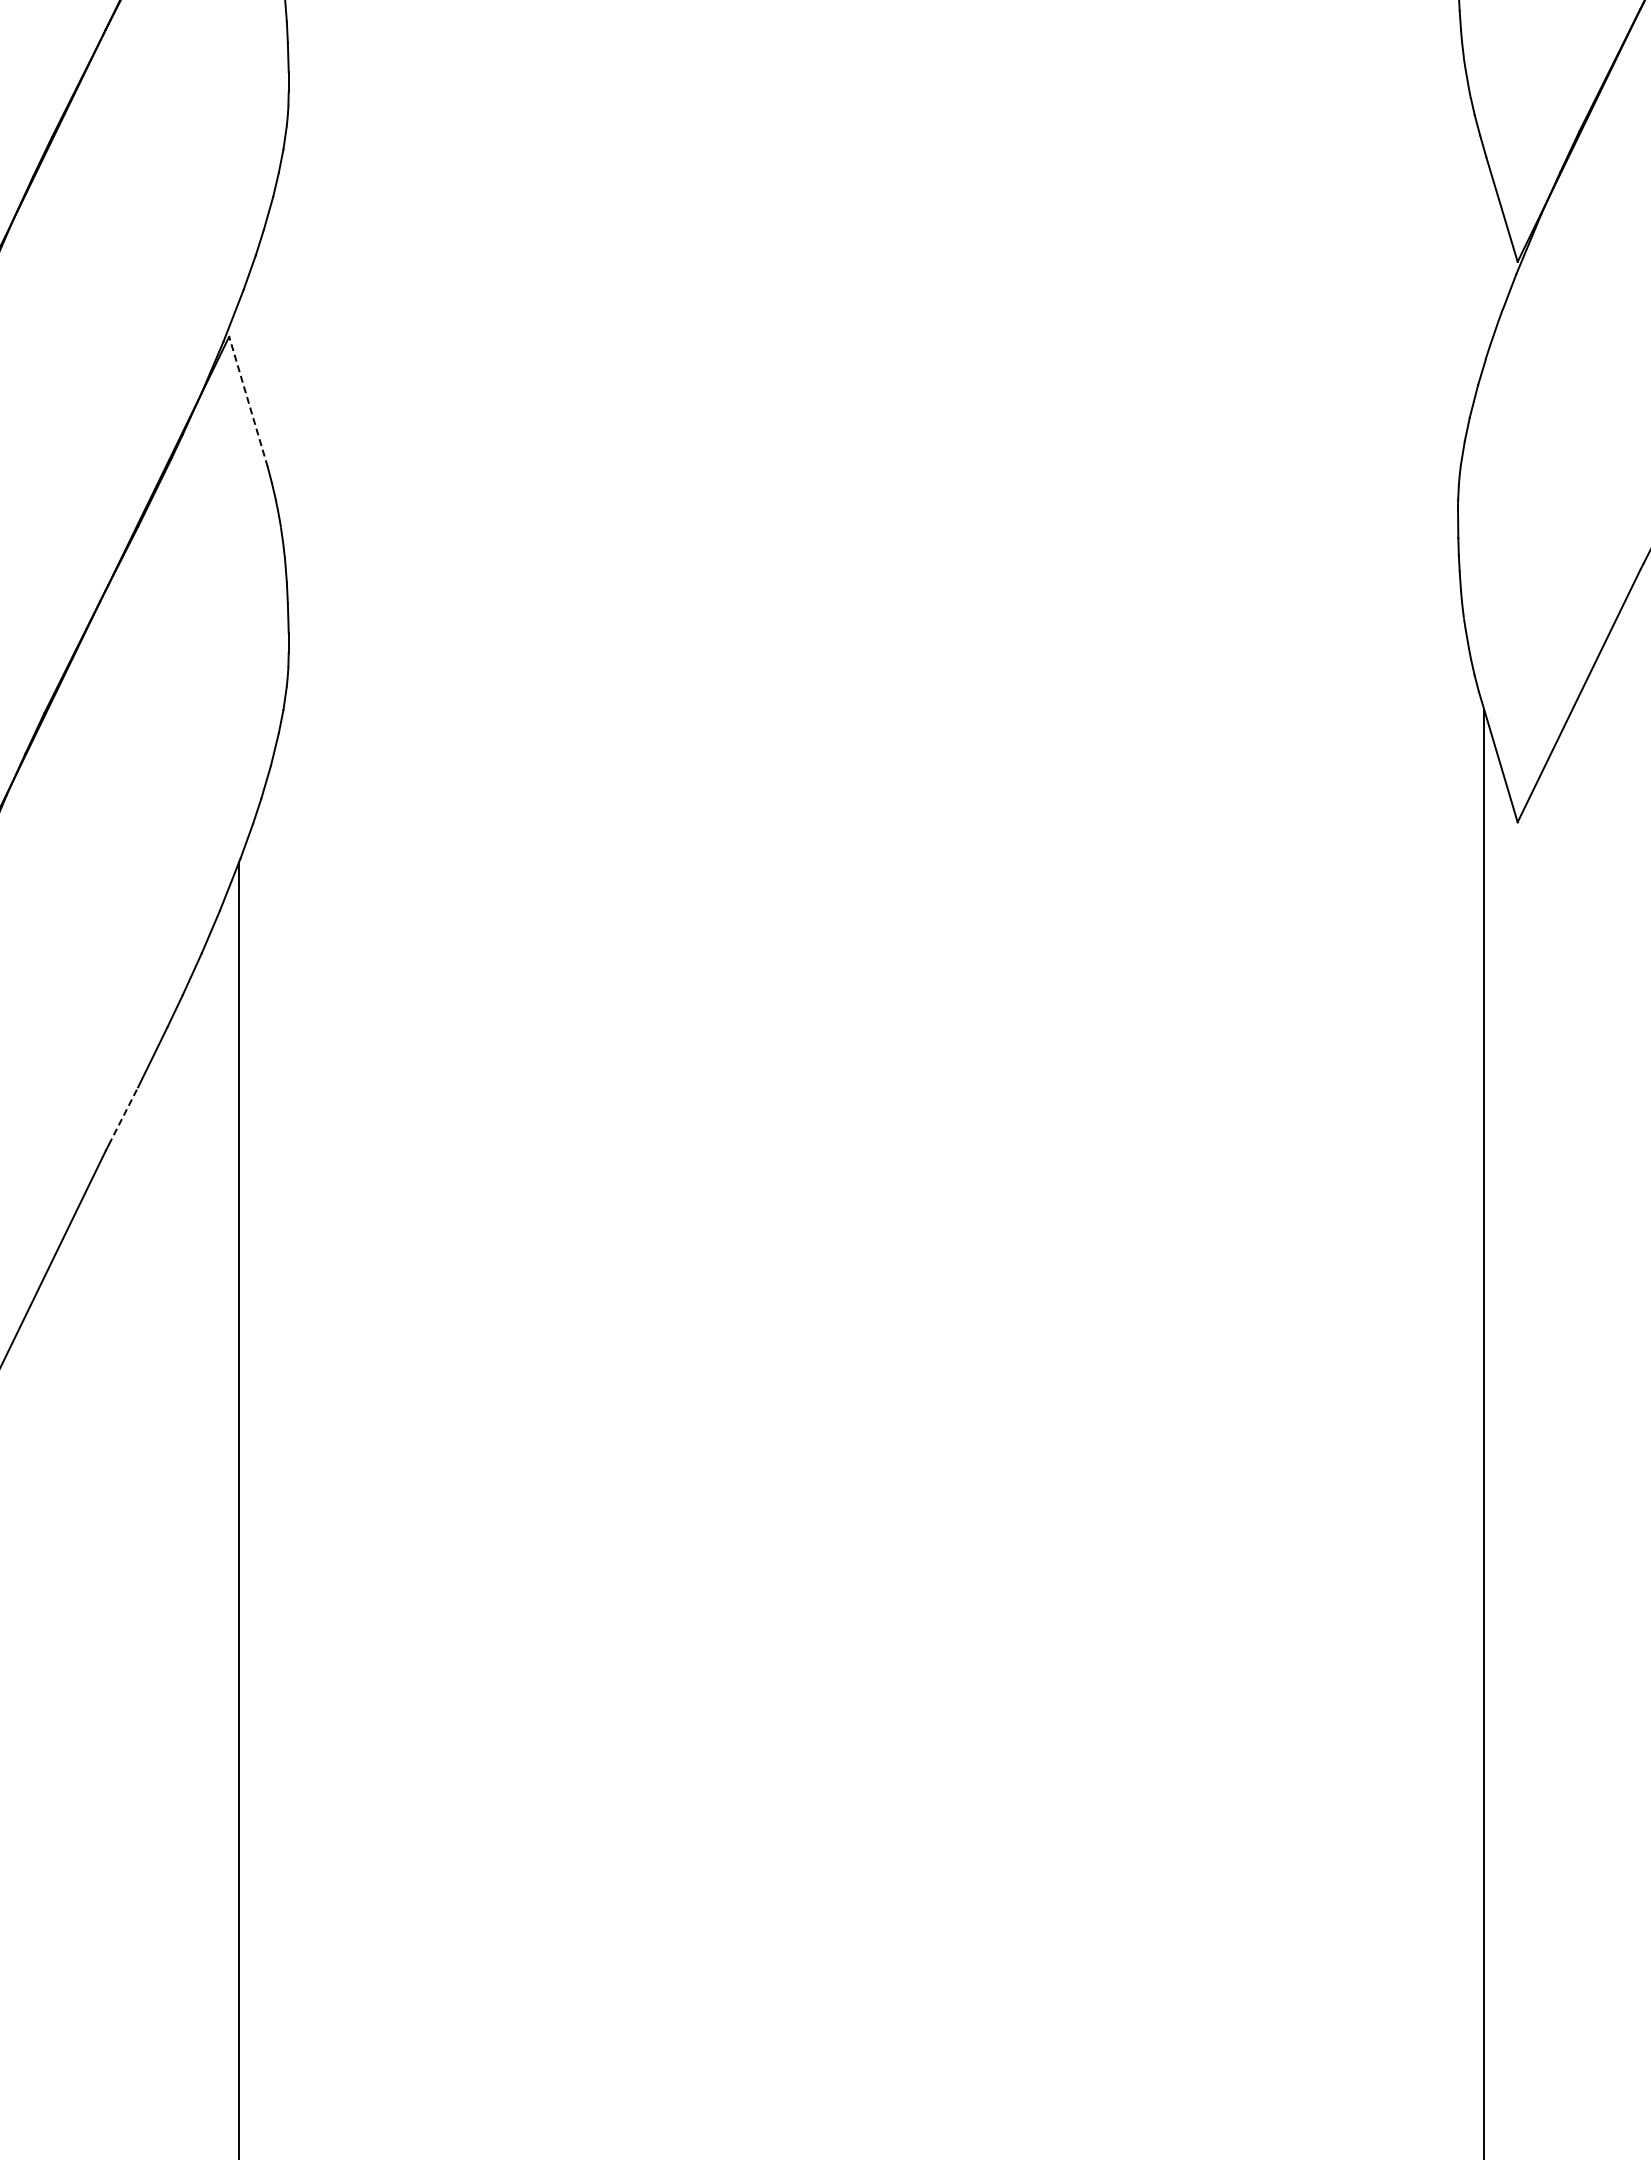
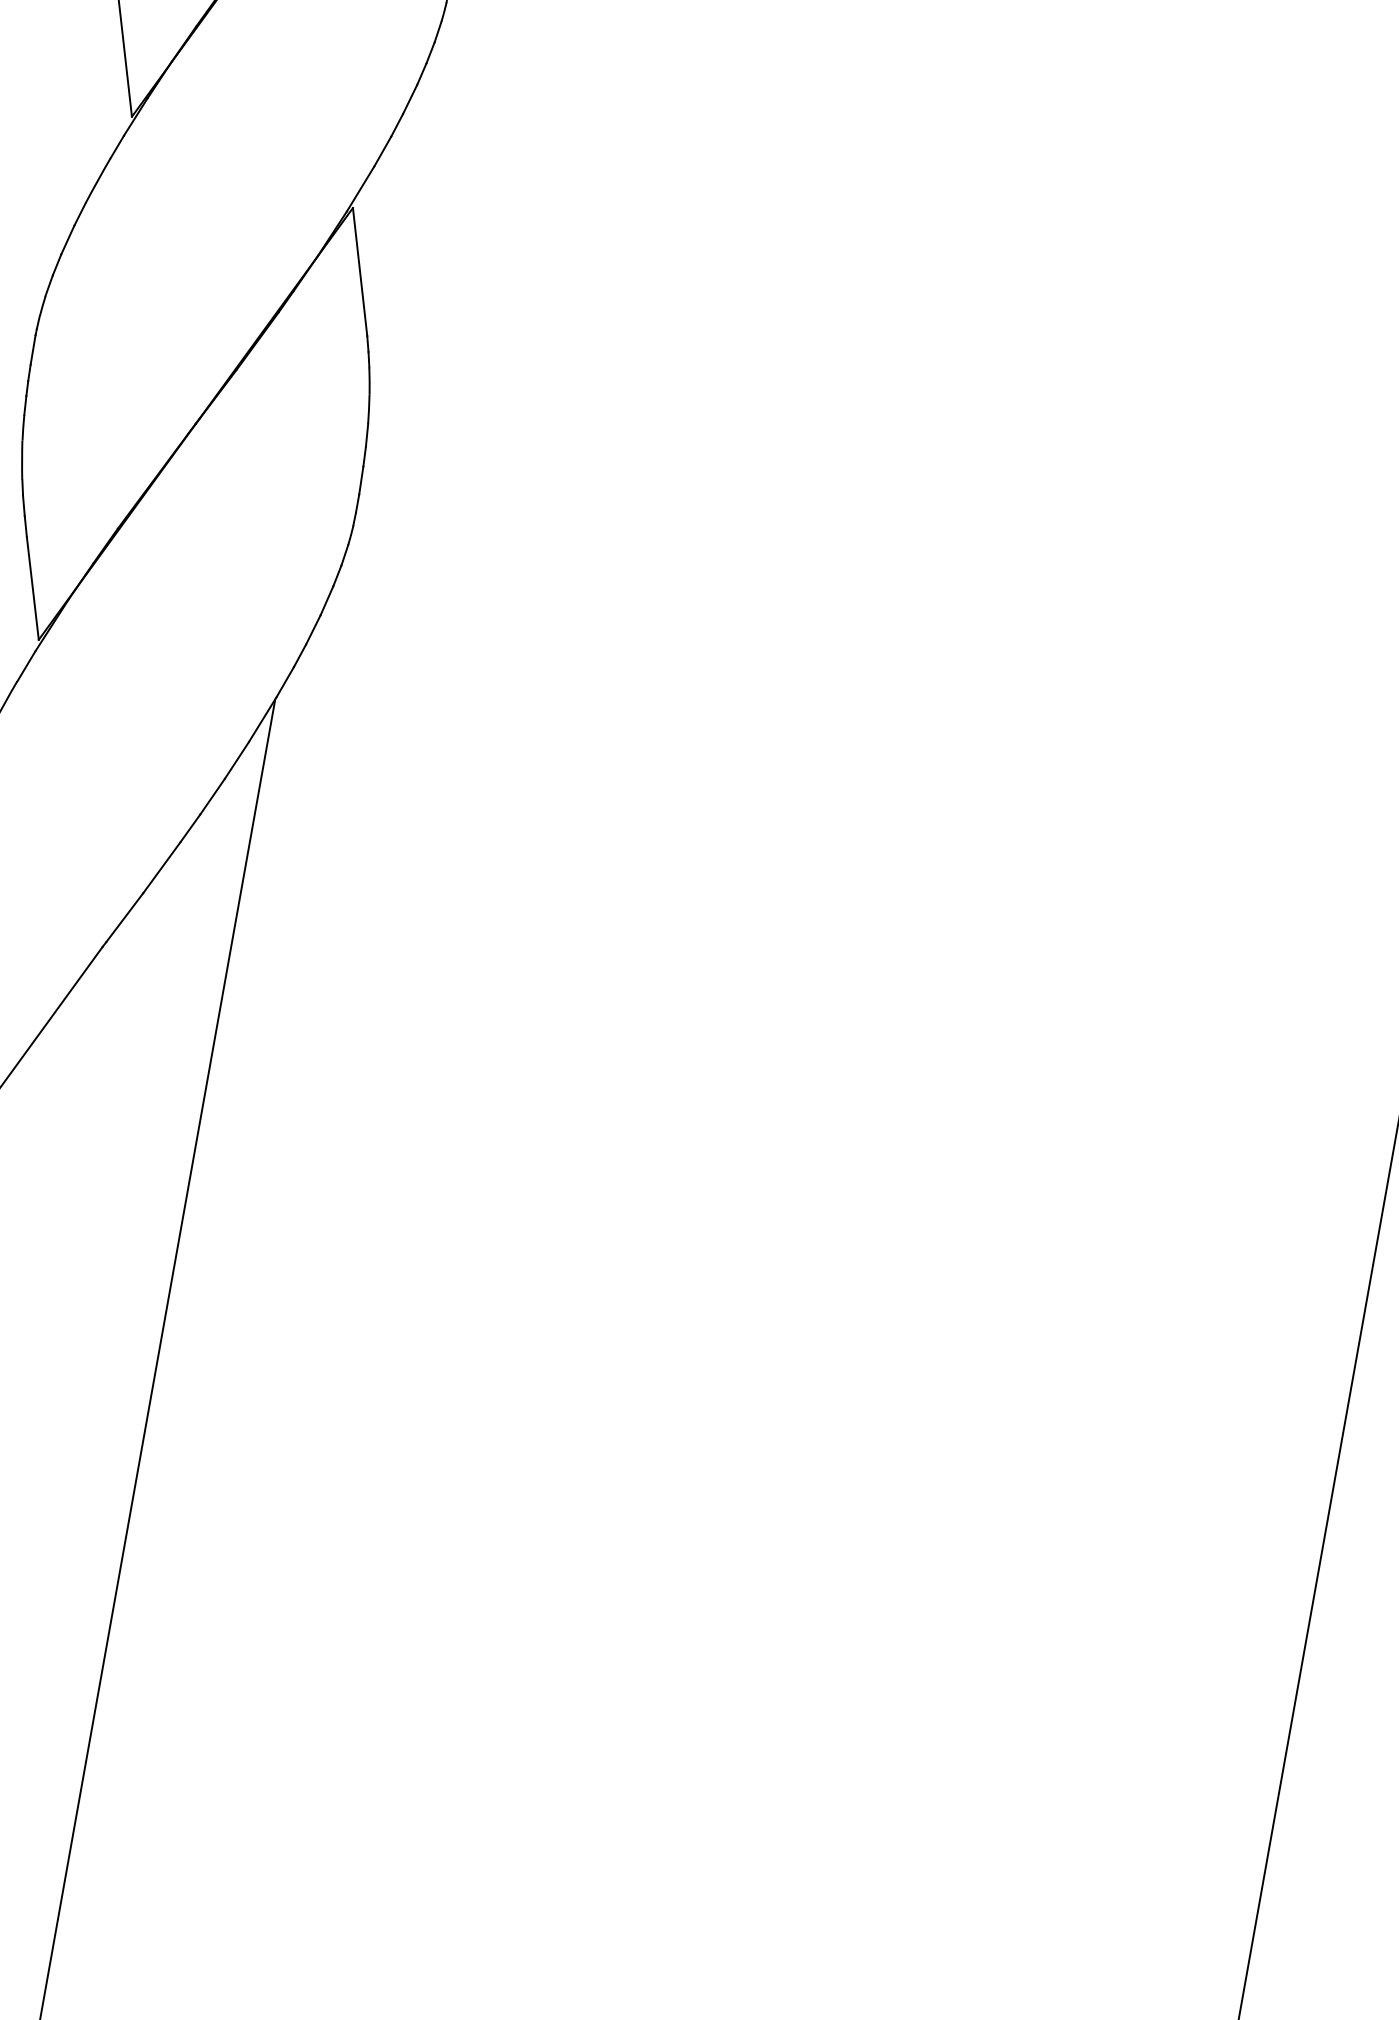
line: (248, 401) -> (360, 271), dashed -> solid
line: (123, 1115) -> (124, 917), dashed -> solid

